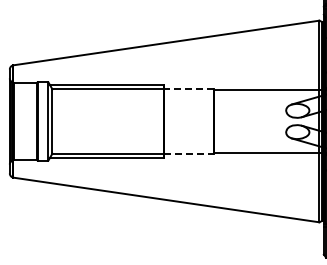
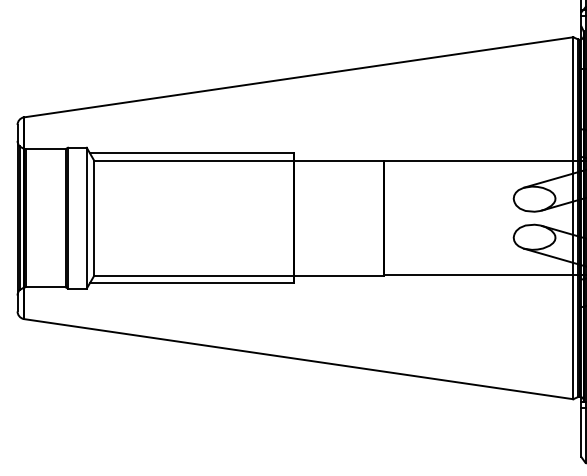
line: (188, 89) -> (338, 160), dashed -> solid
line: (188, 153) -> (338, 275), dashed -> solid

